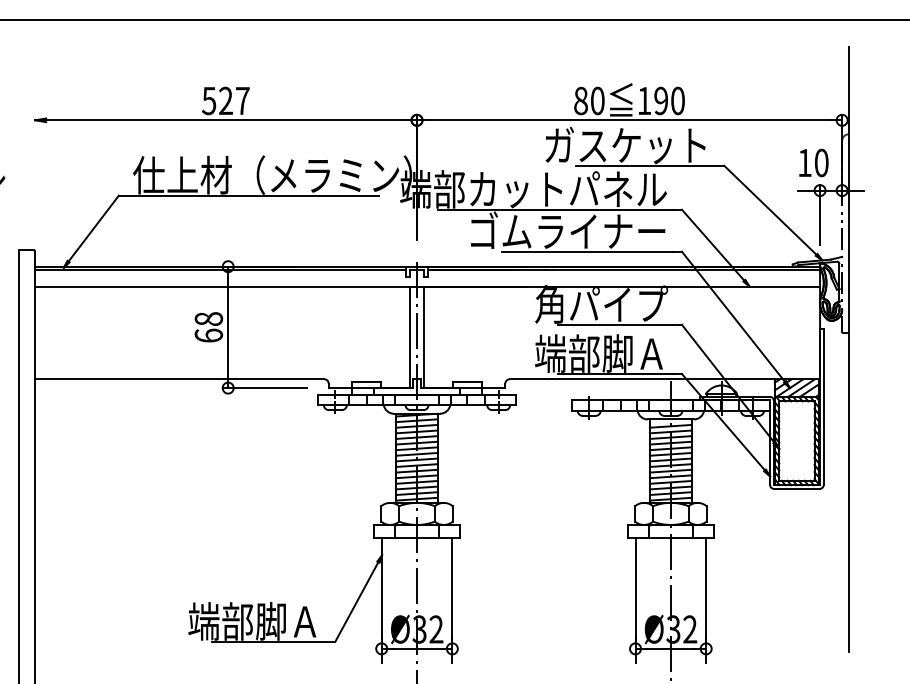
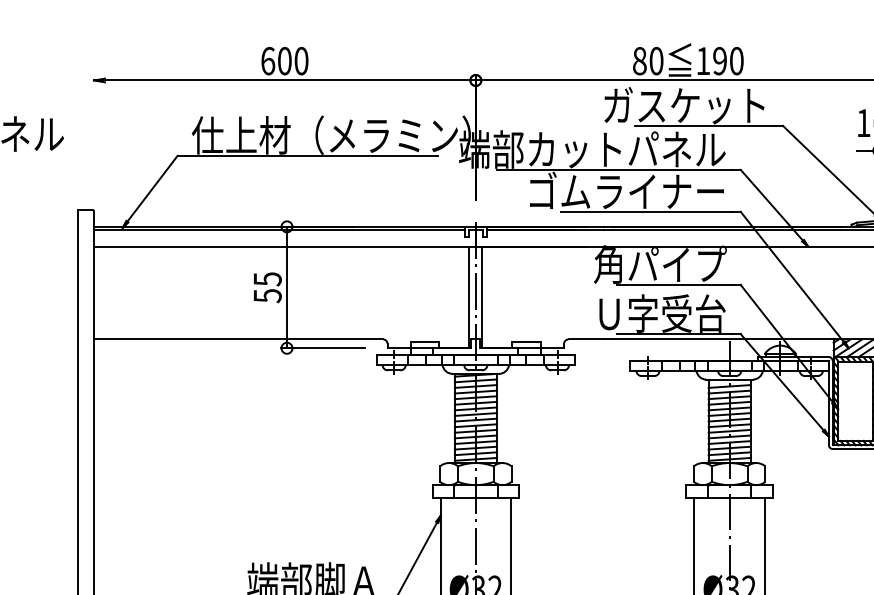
text: (225, 100) -> (284, 60), 527 -> 600
text: (208, 327) -> (267, 287), 68 -> 55
text: (600, 353) -> (659, 313), 端部脚Ａ -> Ｕ字受台

